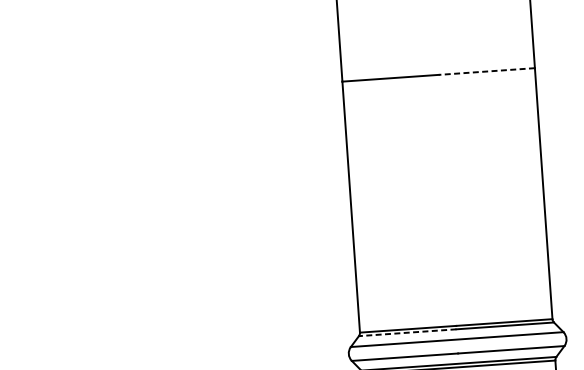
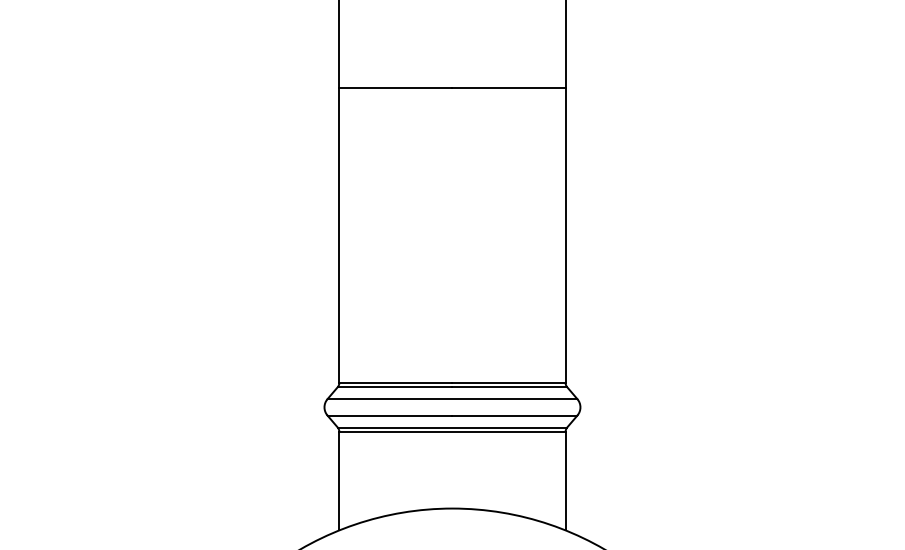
line: (487, 71) -> (509, 88), dashed -> solid
line: (407, 333) -> (394, 387), dashed -> solid

